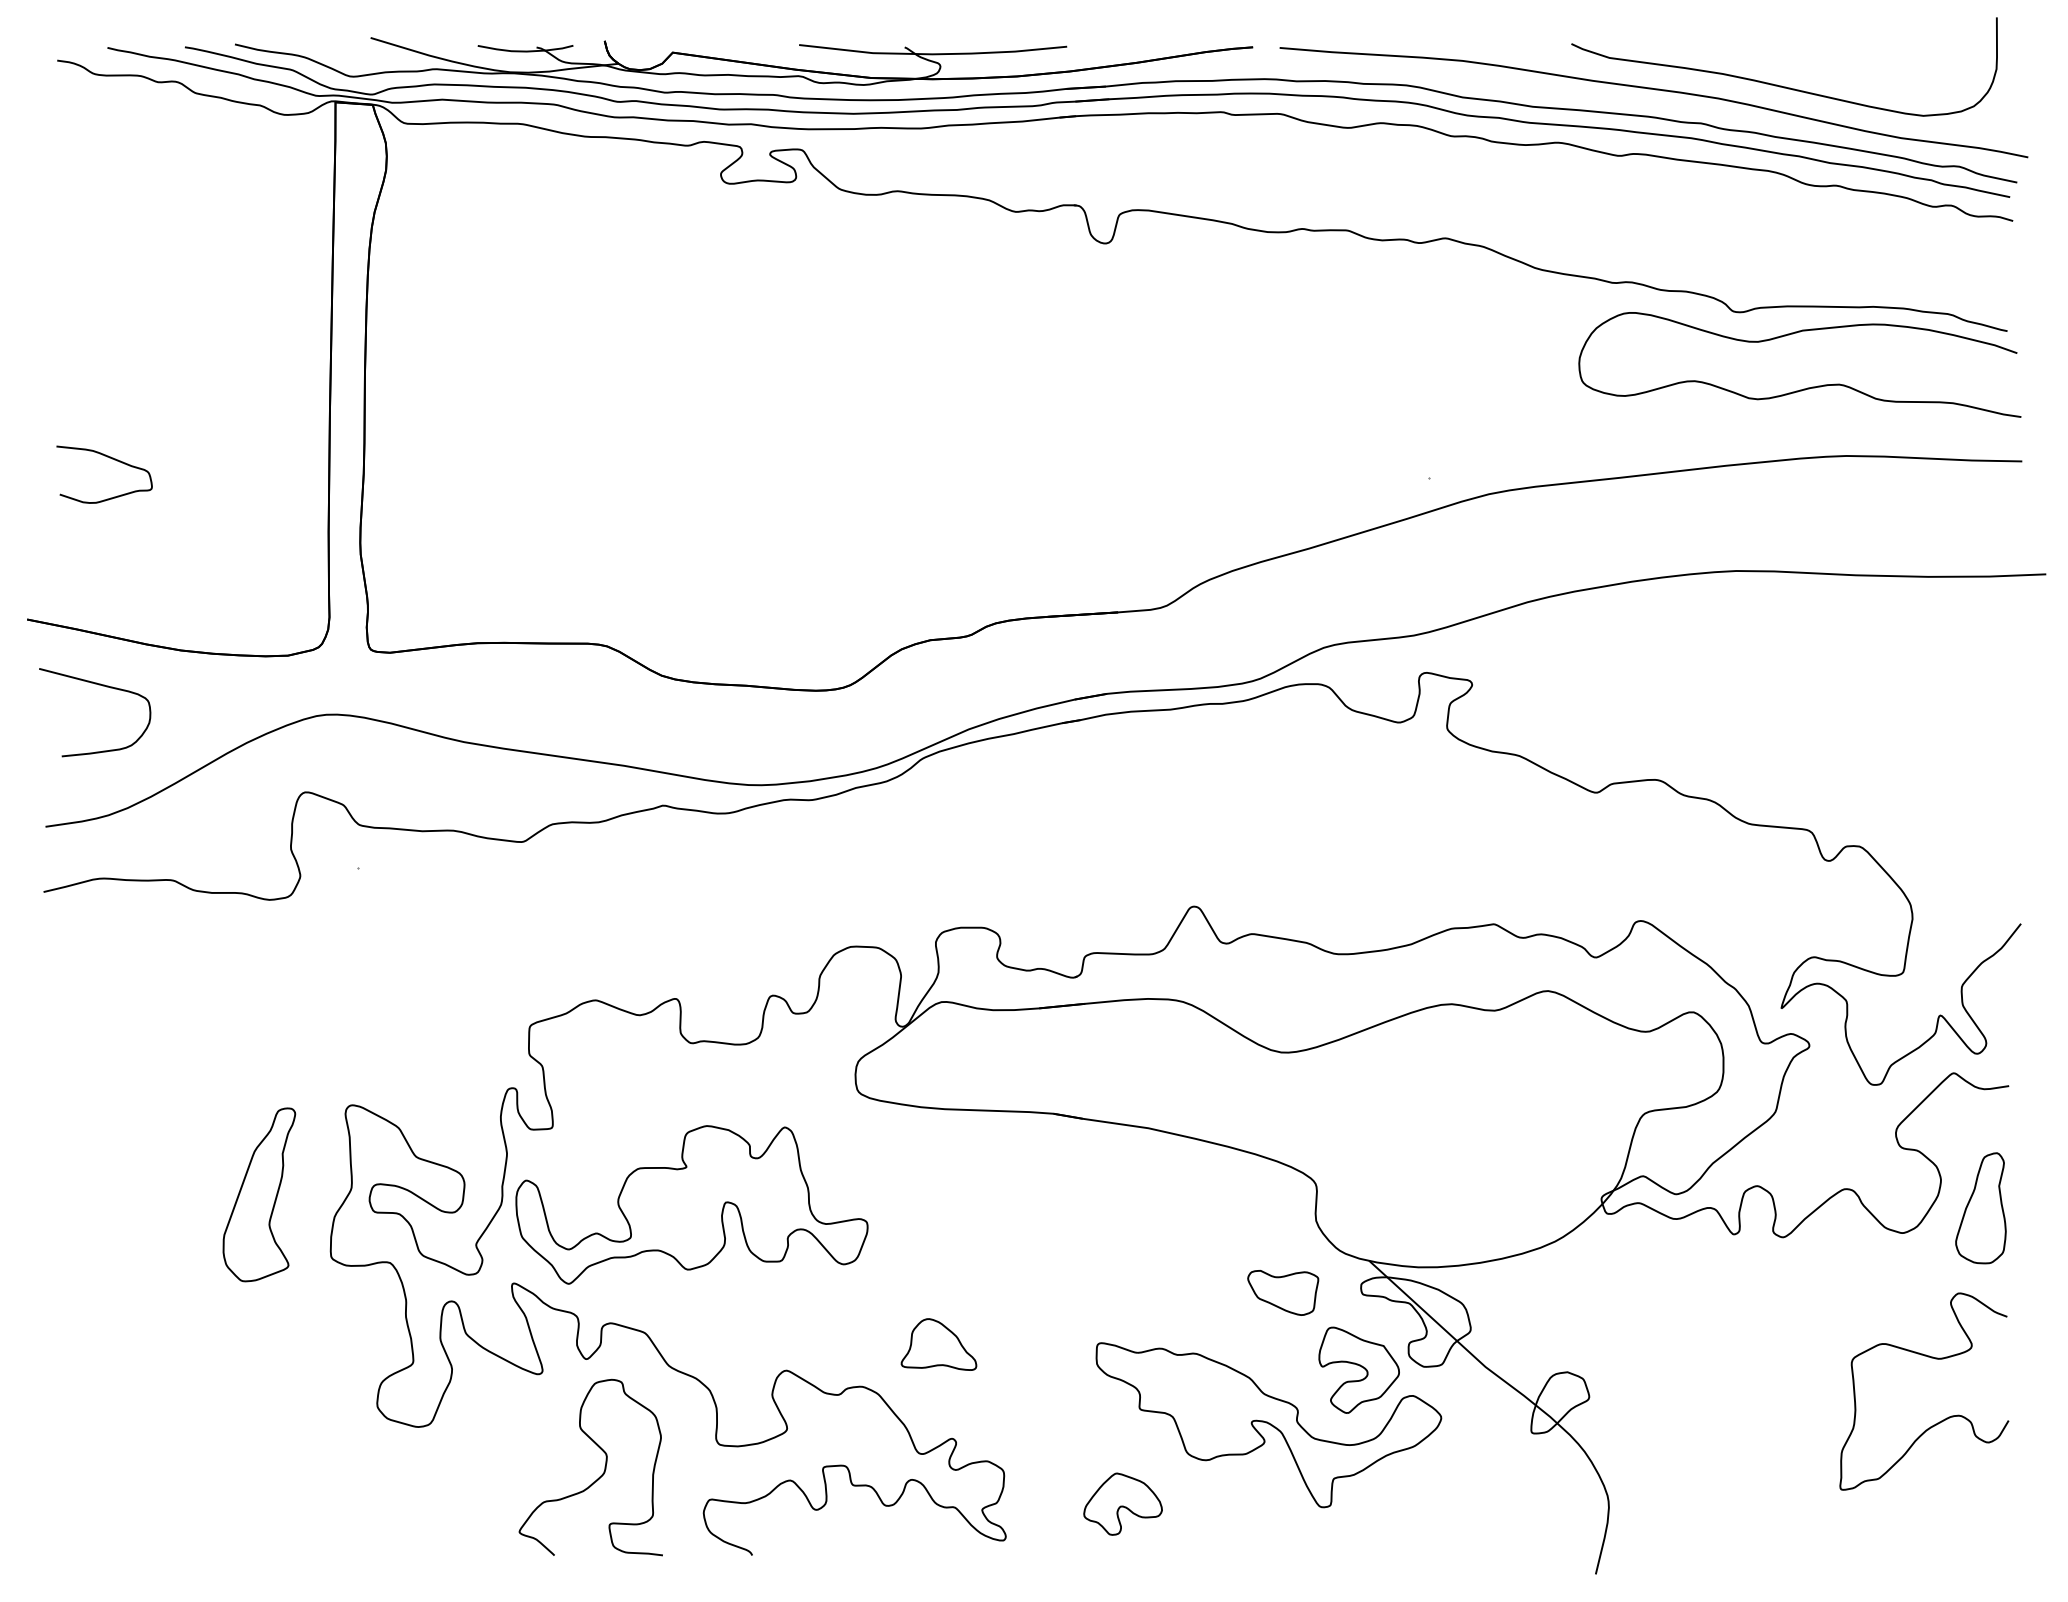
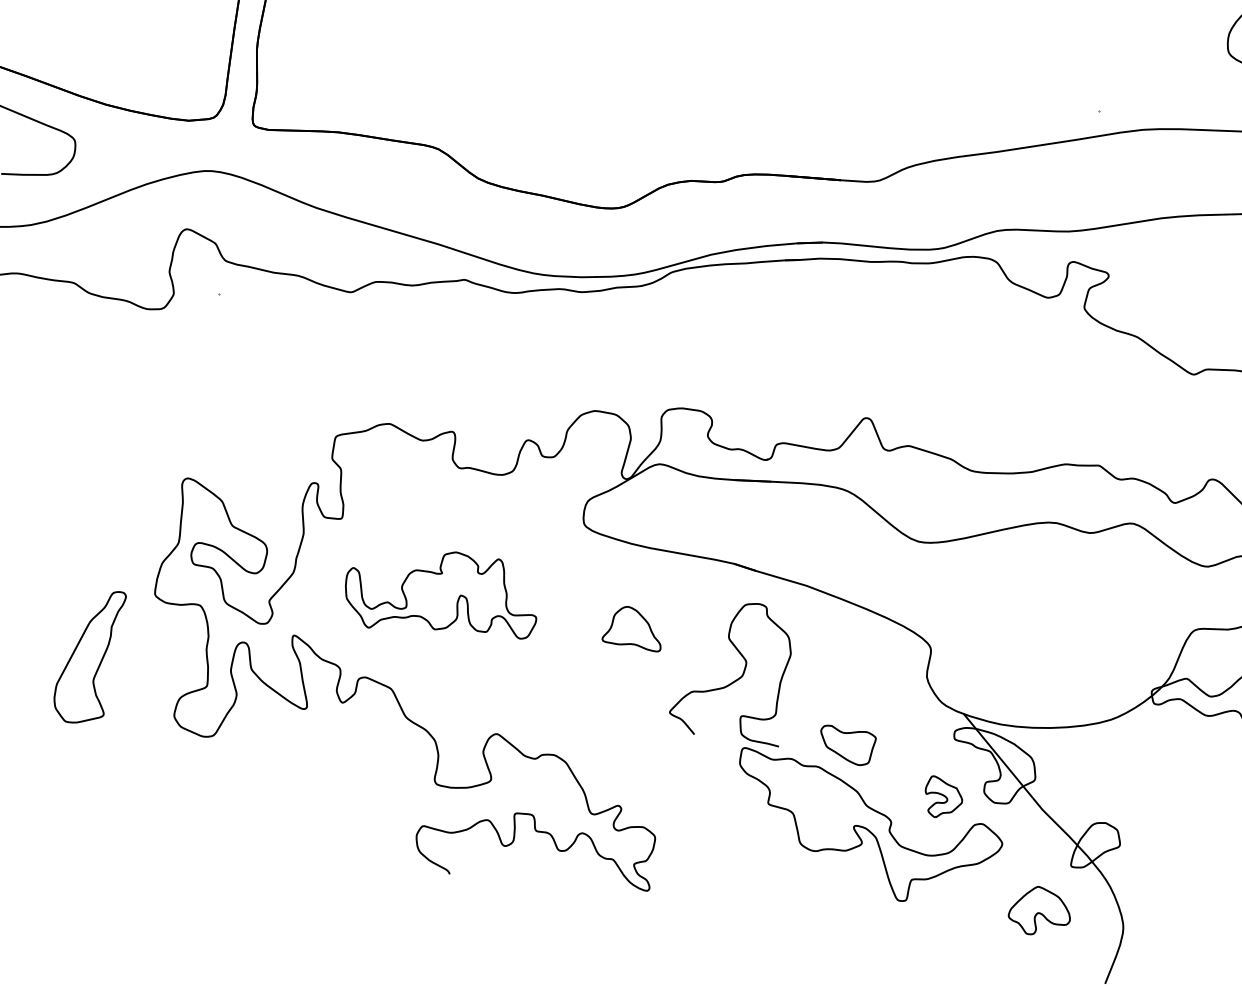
part: (259, 1194) -> (89, 656), moved
part: (691, 1204) -> (441, 593), size x0.7
part: (1283, 1292) -> (847, 745), moved
part: (938, 1344) -> (633, 627), moved
part: (1358, 1369) -> (943, 797), size x0.6
curve: (599, 1476) -> (738, 678), moved
part: (1122, 1503) -> (1039, 910), moved

